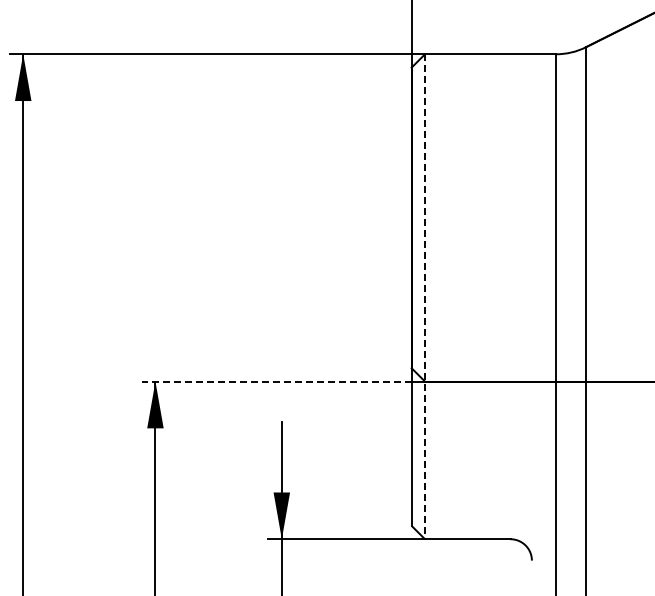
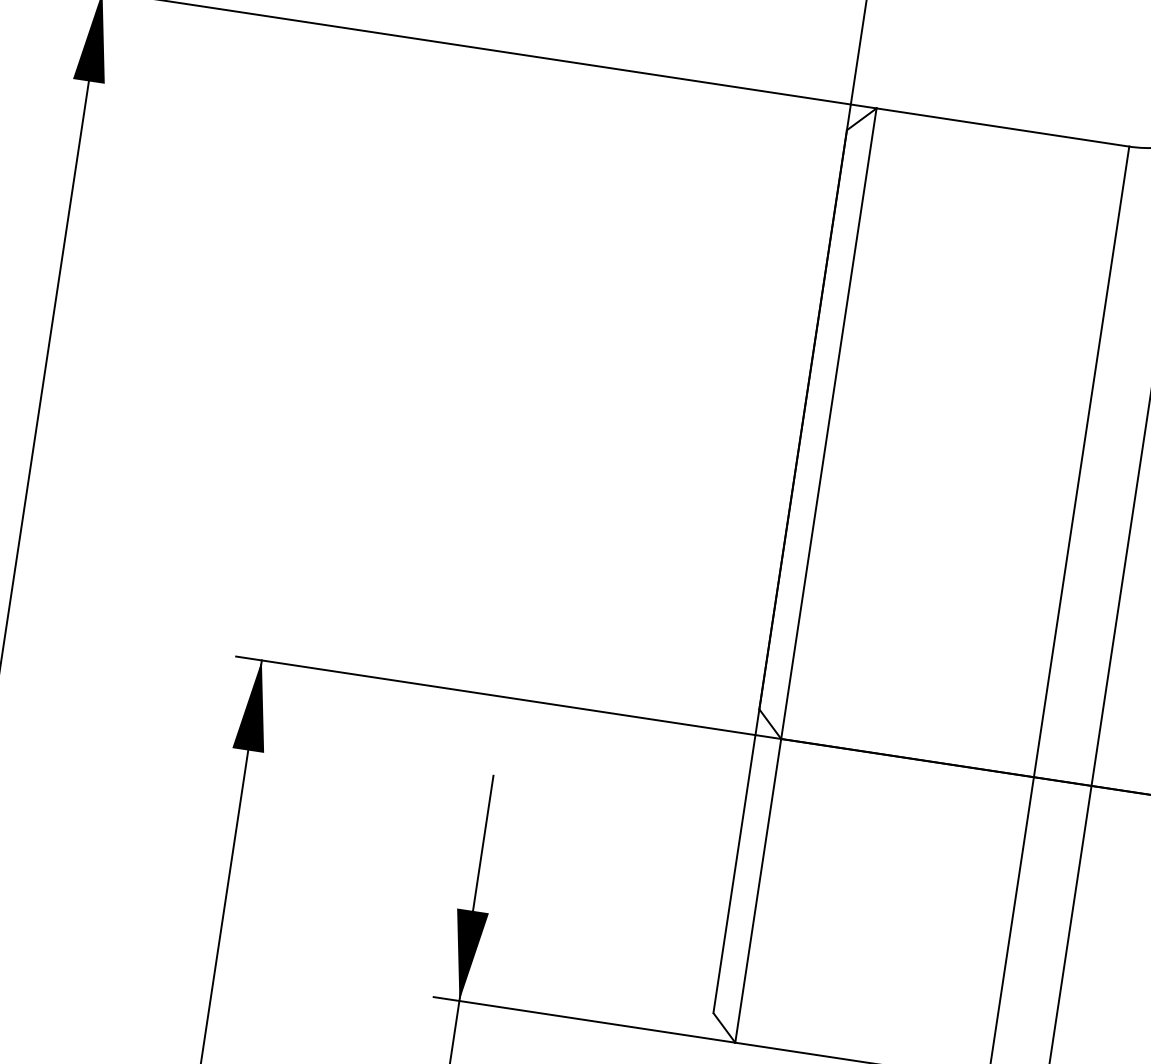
line: (425, 297) -> (806, 577), dashed -> solid
line: (276, 381) -> (495, 695), dashed -> solid

